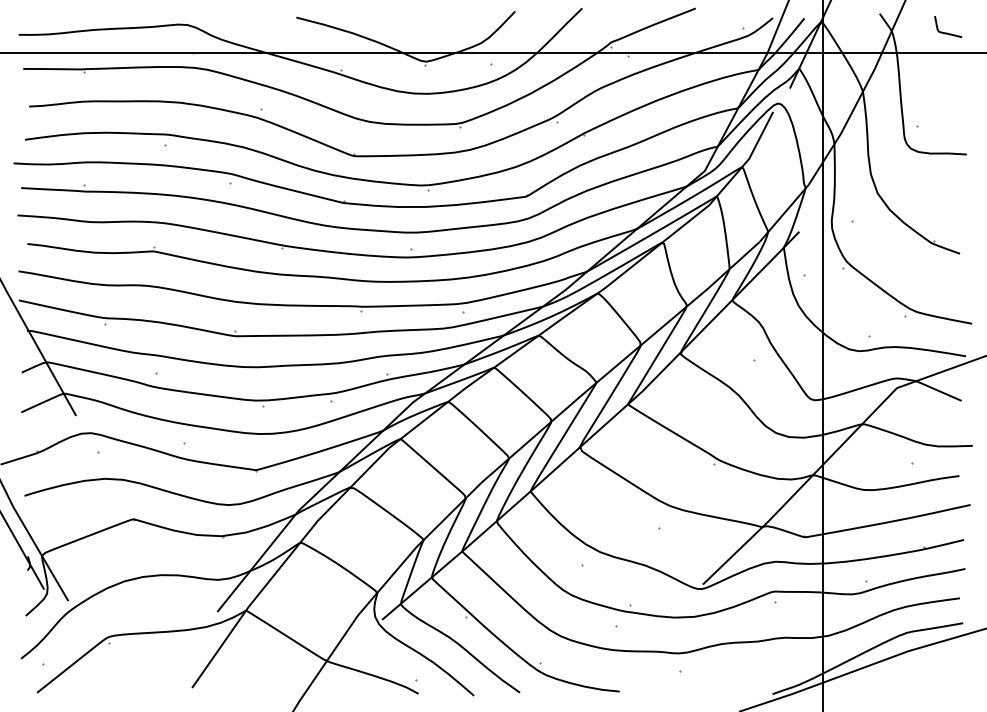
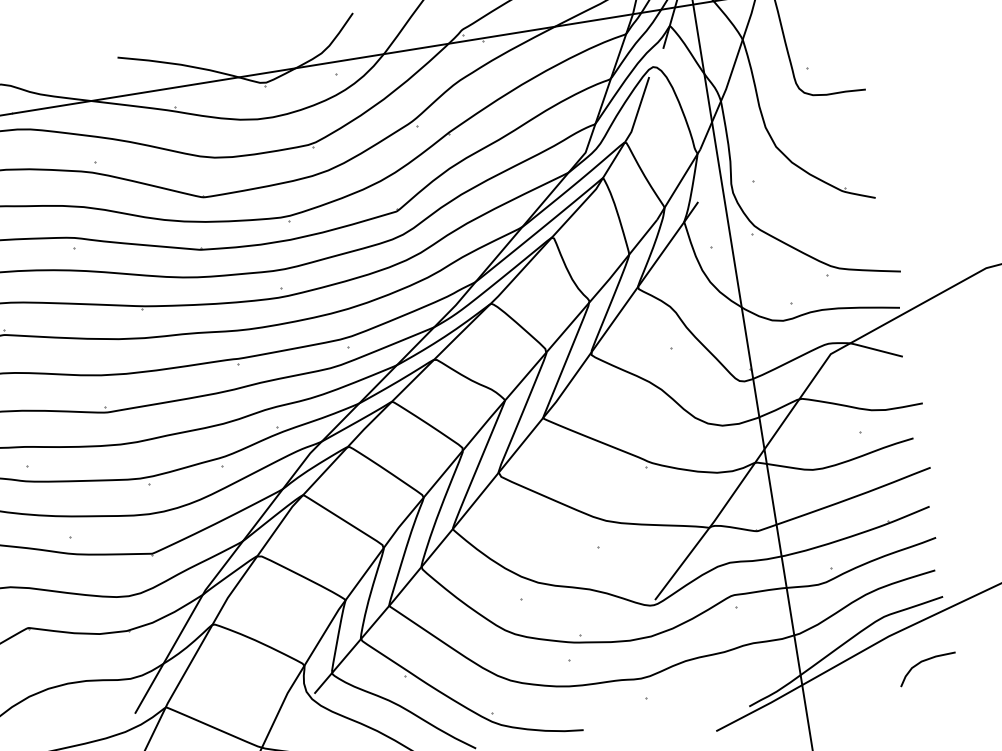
curve: (936, 679) -> (923, 662), added

